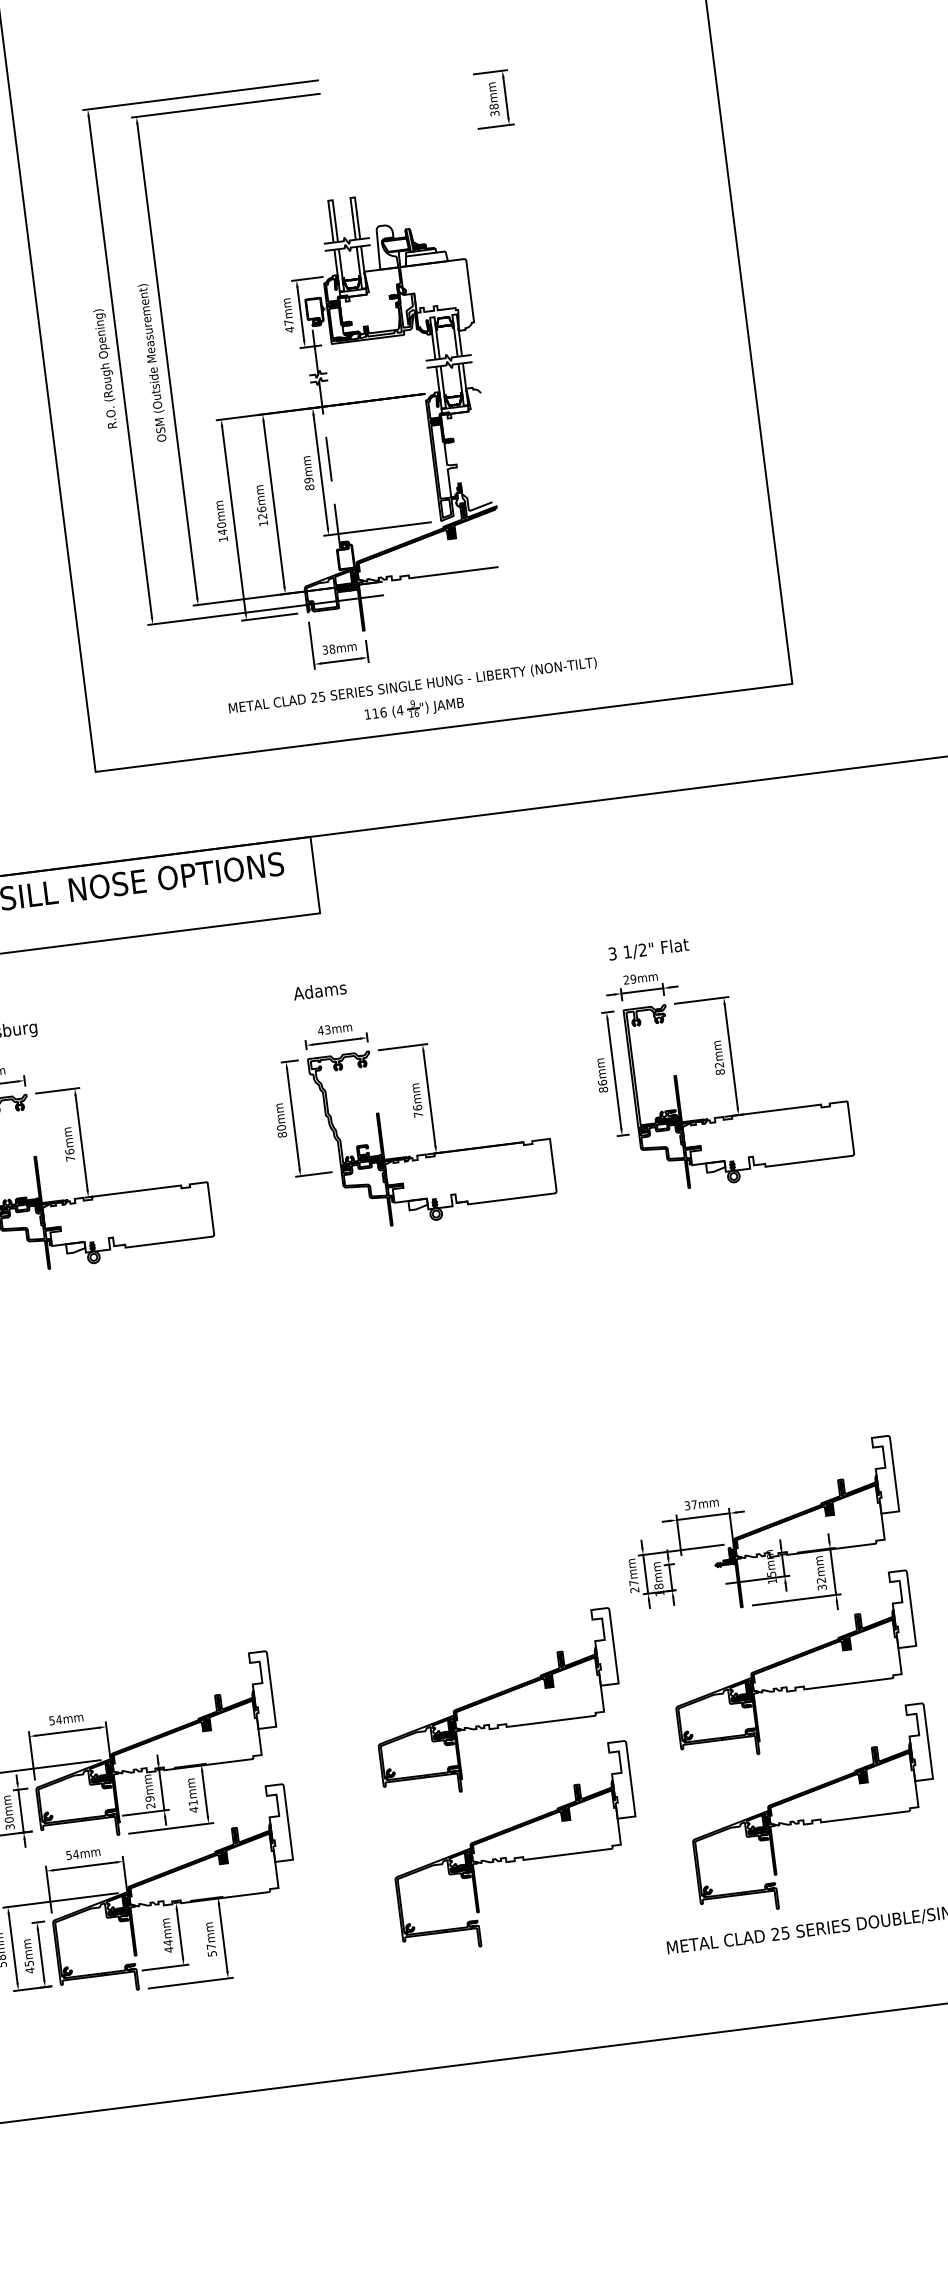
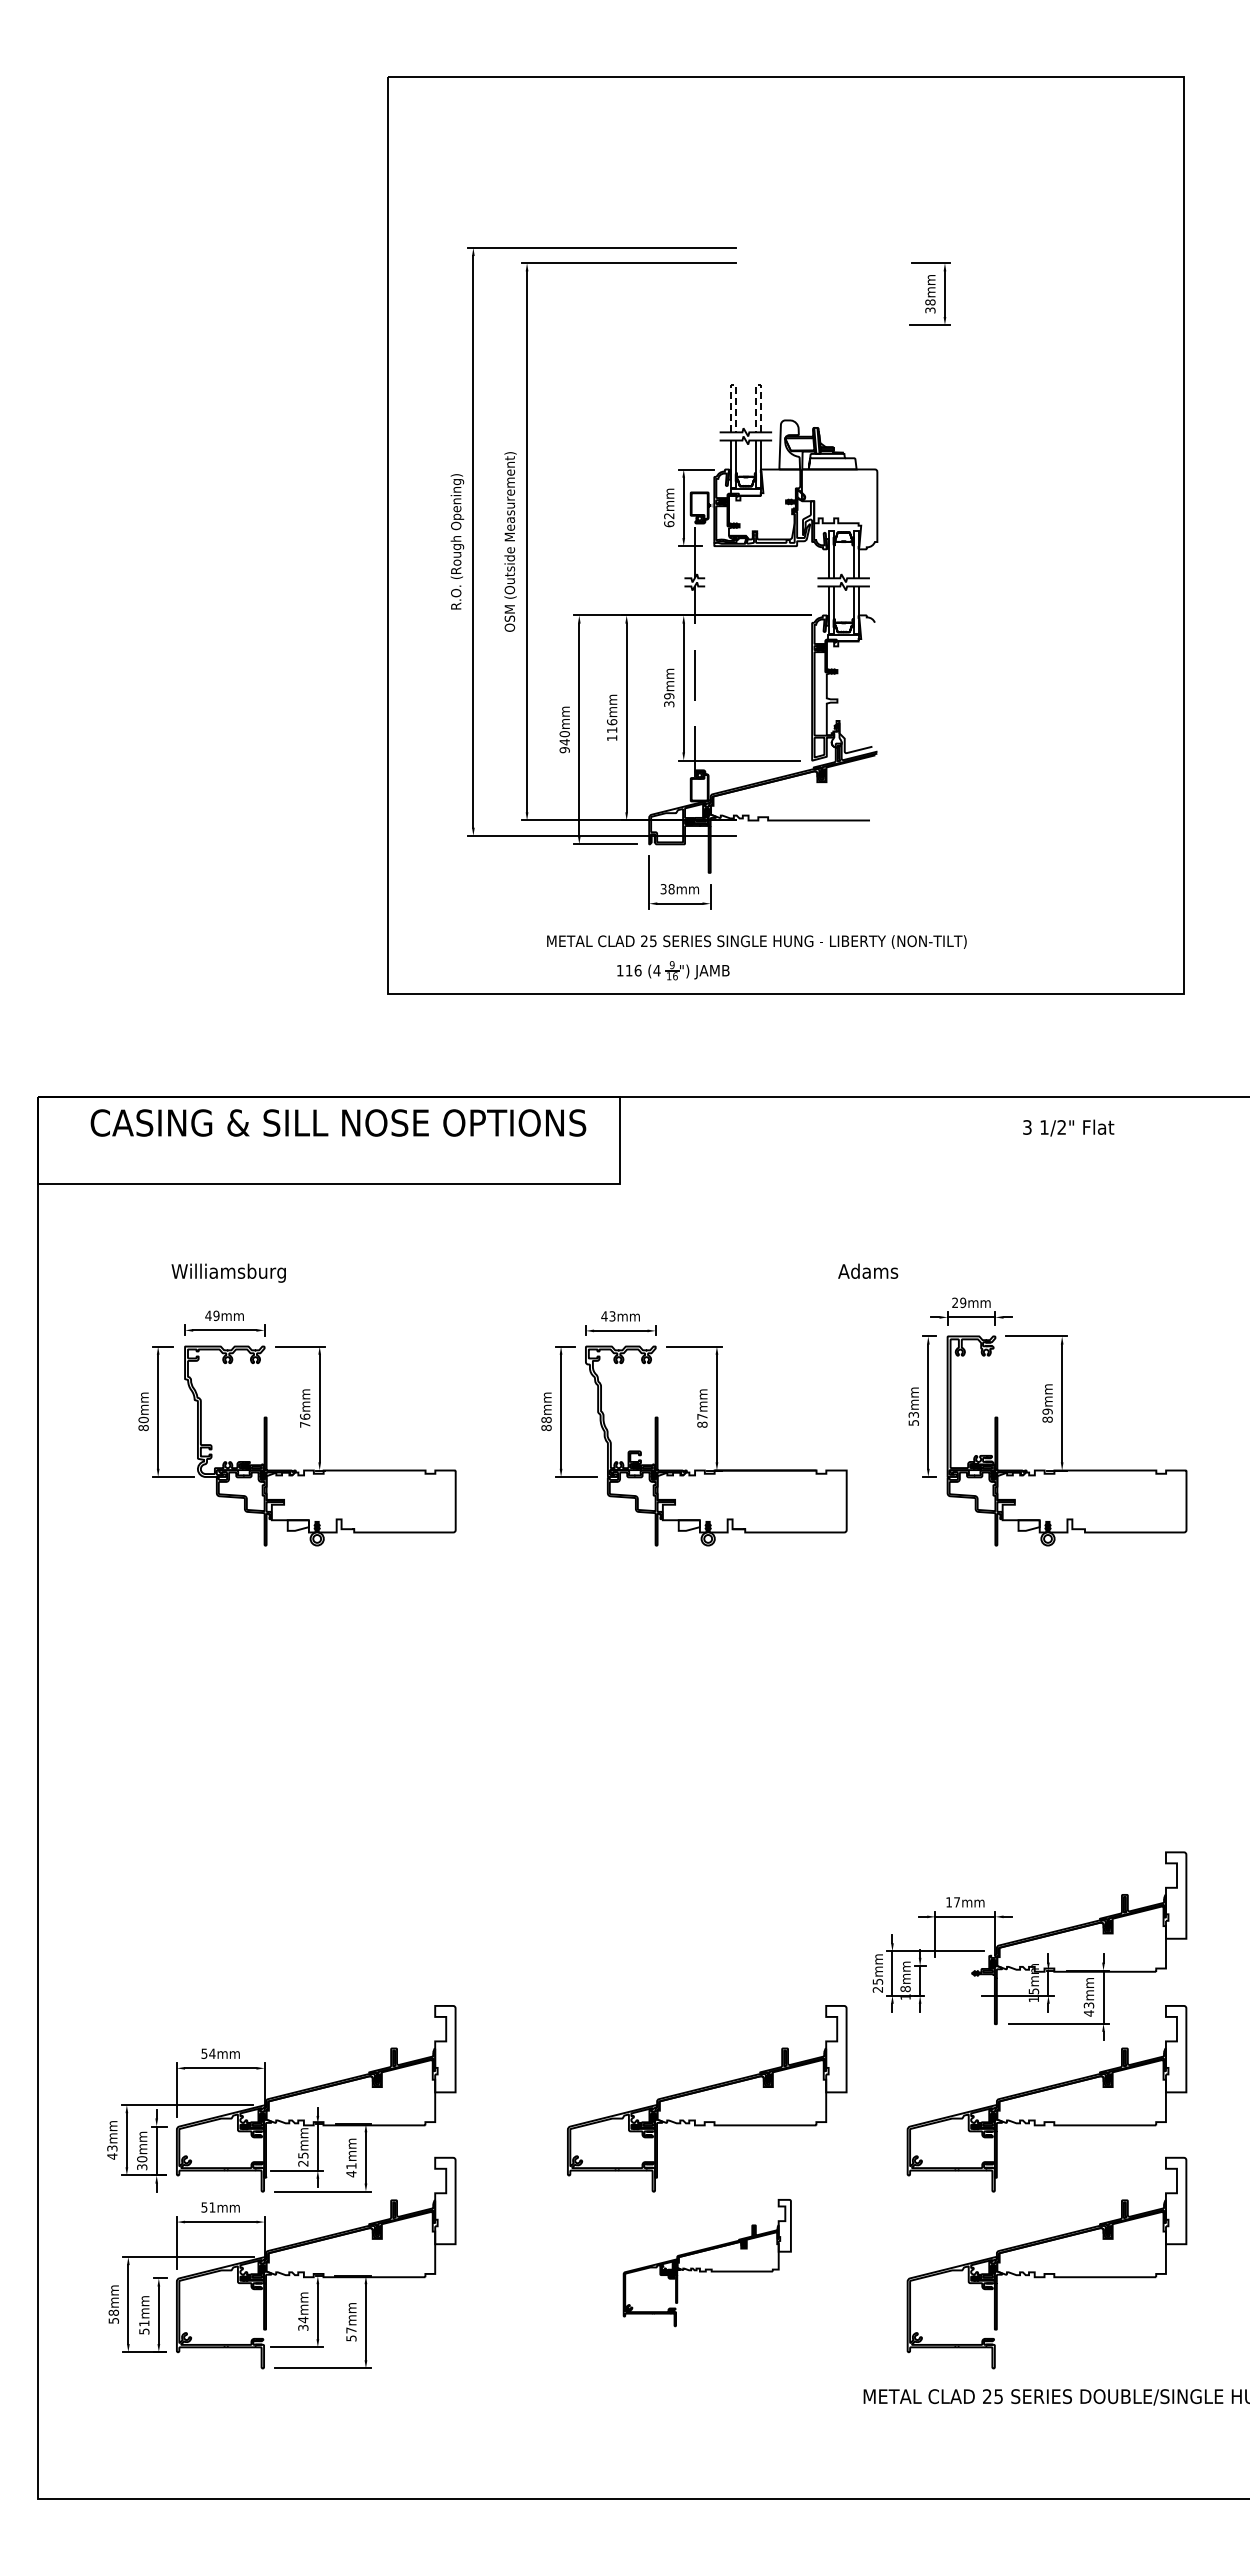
line: (352, 197) -> (758, 384), solid -> dashed
line: (330, 200) -> (733, 384), solid -> dashed
text: (289, 326) -> (669, 520), 47mm -> 62mm
text: (310, 487) -> (669, 704), 89mm -> 39mm
text: (262, 516) -> (611, 730), 126mm -> 116mm
text: (223, 539) -> (564, 750), 140mm -> 940mm
part: (414, 708) -> (673, 970), moved
text: (648, 949) -> (1068, 1127), moved
text: (320, 989) -> (868, 1270), moved
text: (719, 1064) -> (1047, 1411), 82mm -> 89mm
text: (602, 1085) -> (913, 1418), 86mm -> 53mm
text: (418, 1111) -> (702, 1420), 76mm -> 87mm
text: (281, 1127) -> (546, 1419), 80mm -> 88mm
text: (687, 1505) -> (949, 1902), 37mm -> 17mm
text: (634, 1582) -> (878, 1981), 27mm -> 25mm
text: (821, 1584) -> (1088, 2009), 32mm -> 43mm
text: (150, 1798) -> (303, 2155), 29mm -> 25mm
part: (515, 1847) -> (707, 2262), size x0.6
text: (76, 1854) -> (212, 2207), 54mm -> 51mm
text: (169, 1949) -> (303, 2327), 44mm -> 34mm
text: (29, 1967) -> (144, 2327), 45mm -> 51mm

